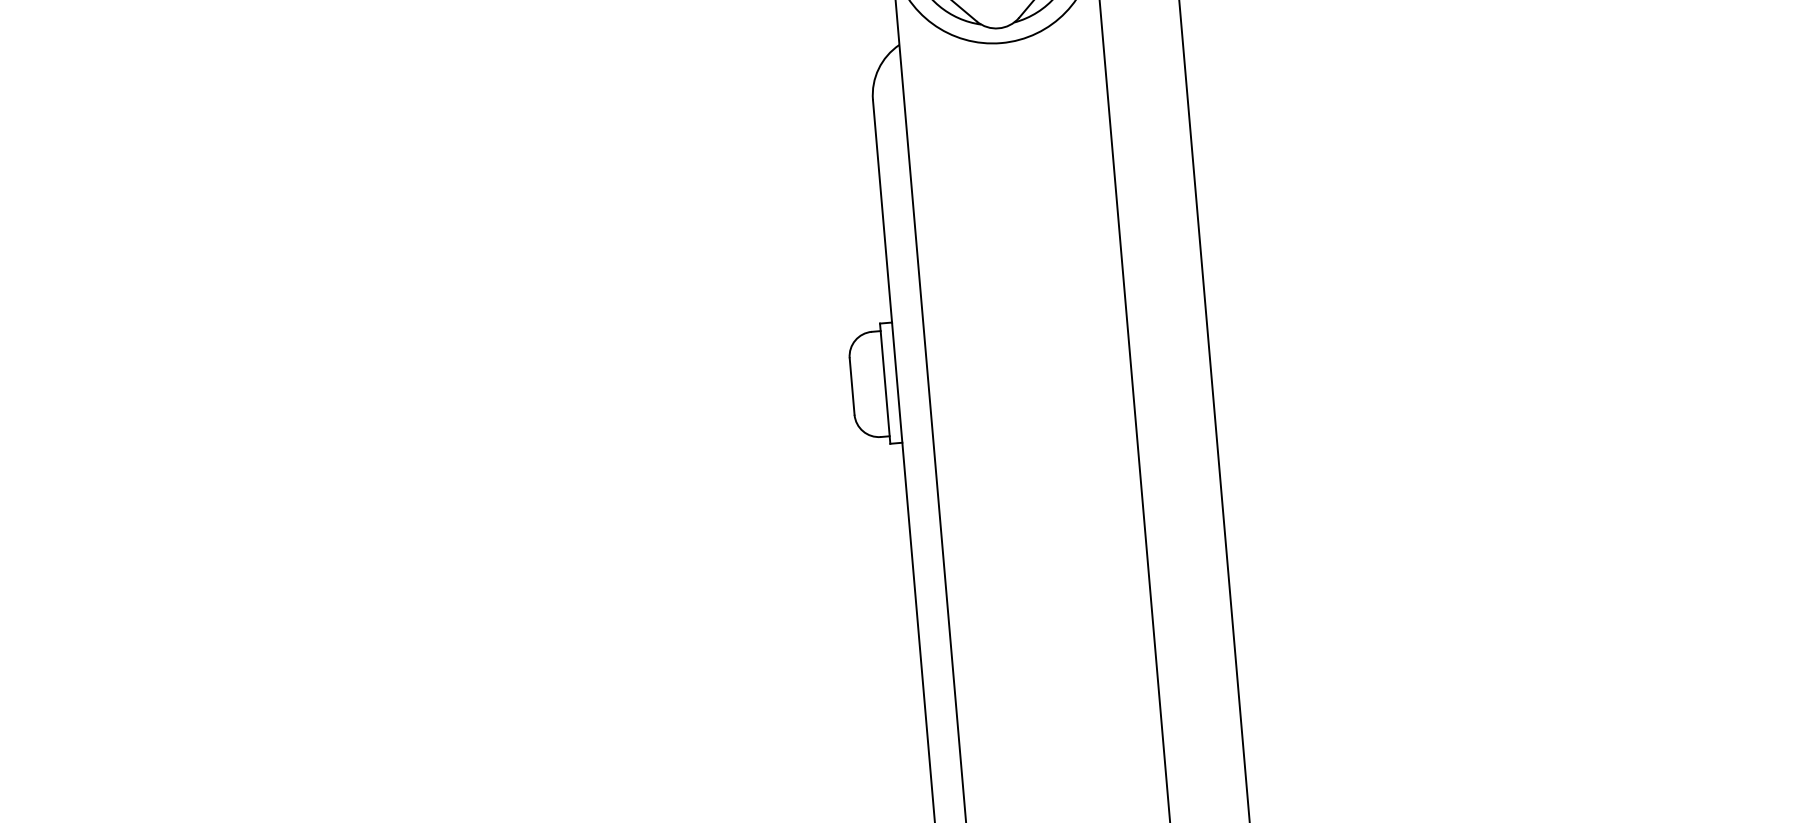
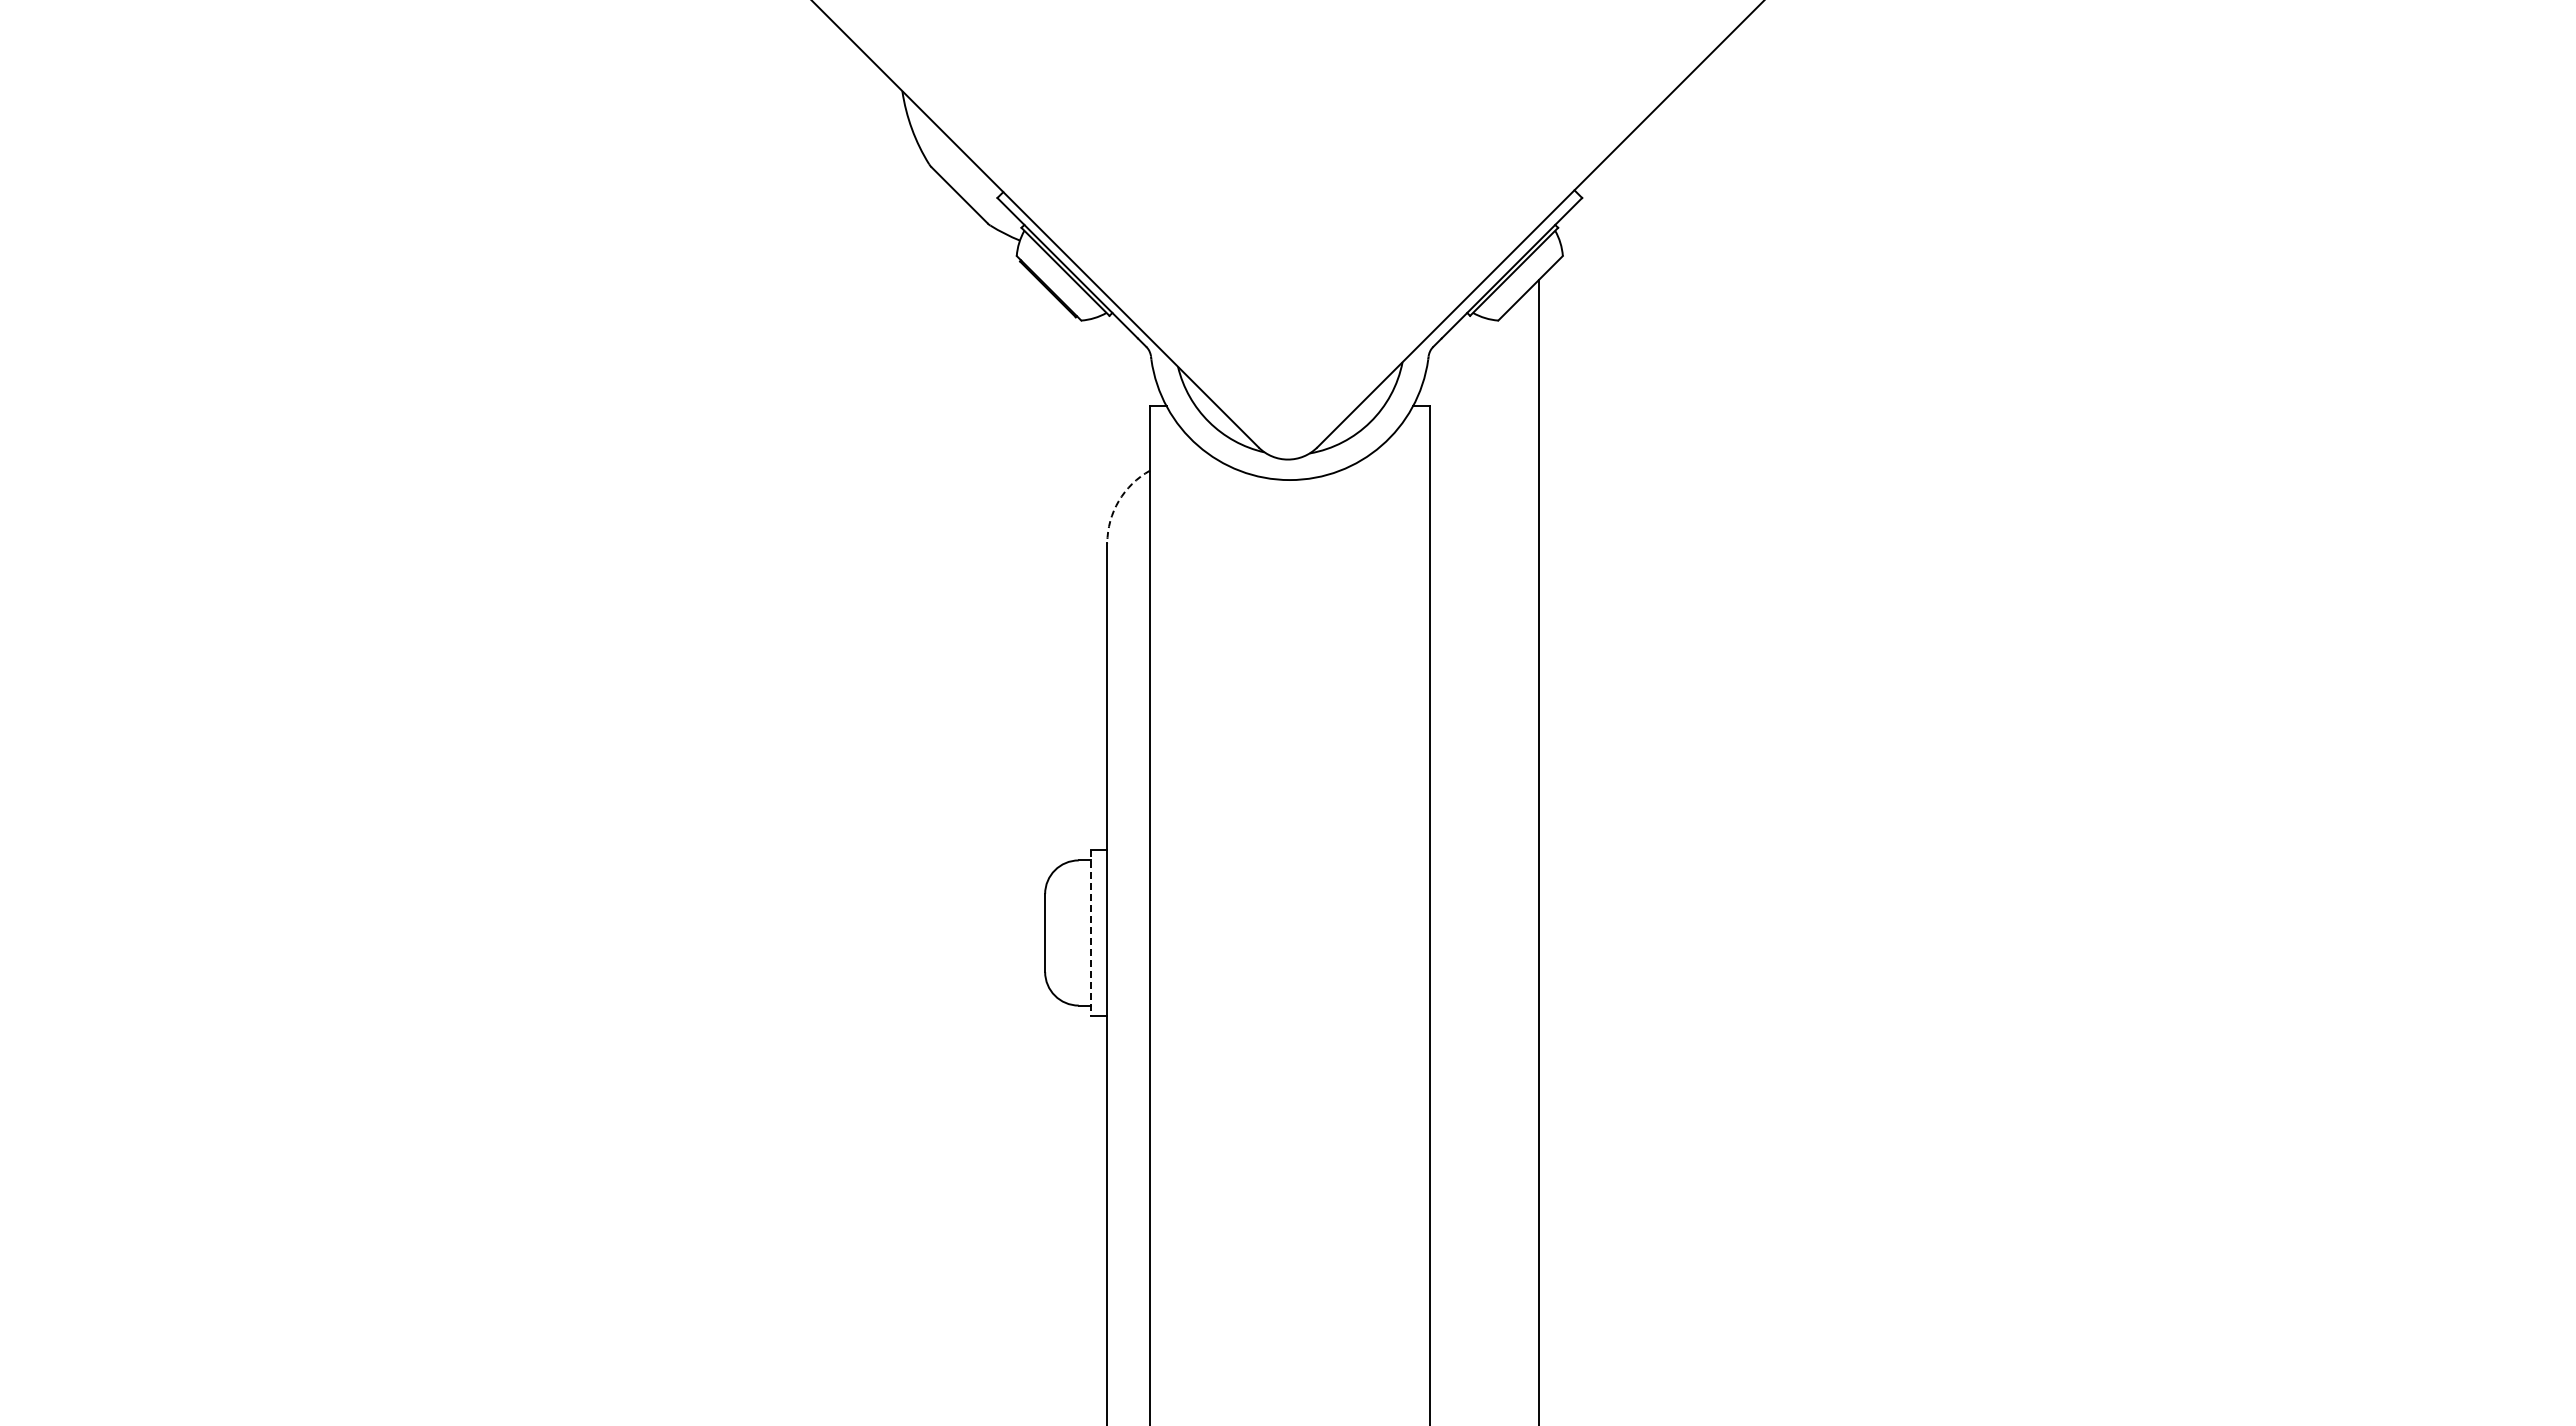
arc: (878, 69) -> (1118, 501), solid -> dashed
line: (885, 384) -> (1090, 933), solid -> dashed

